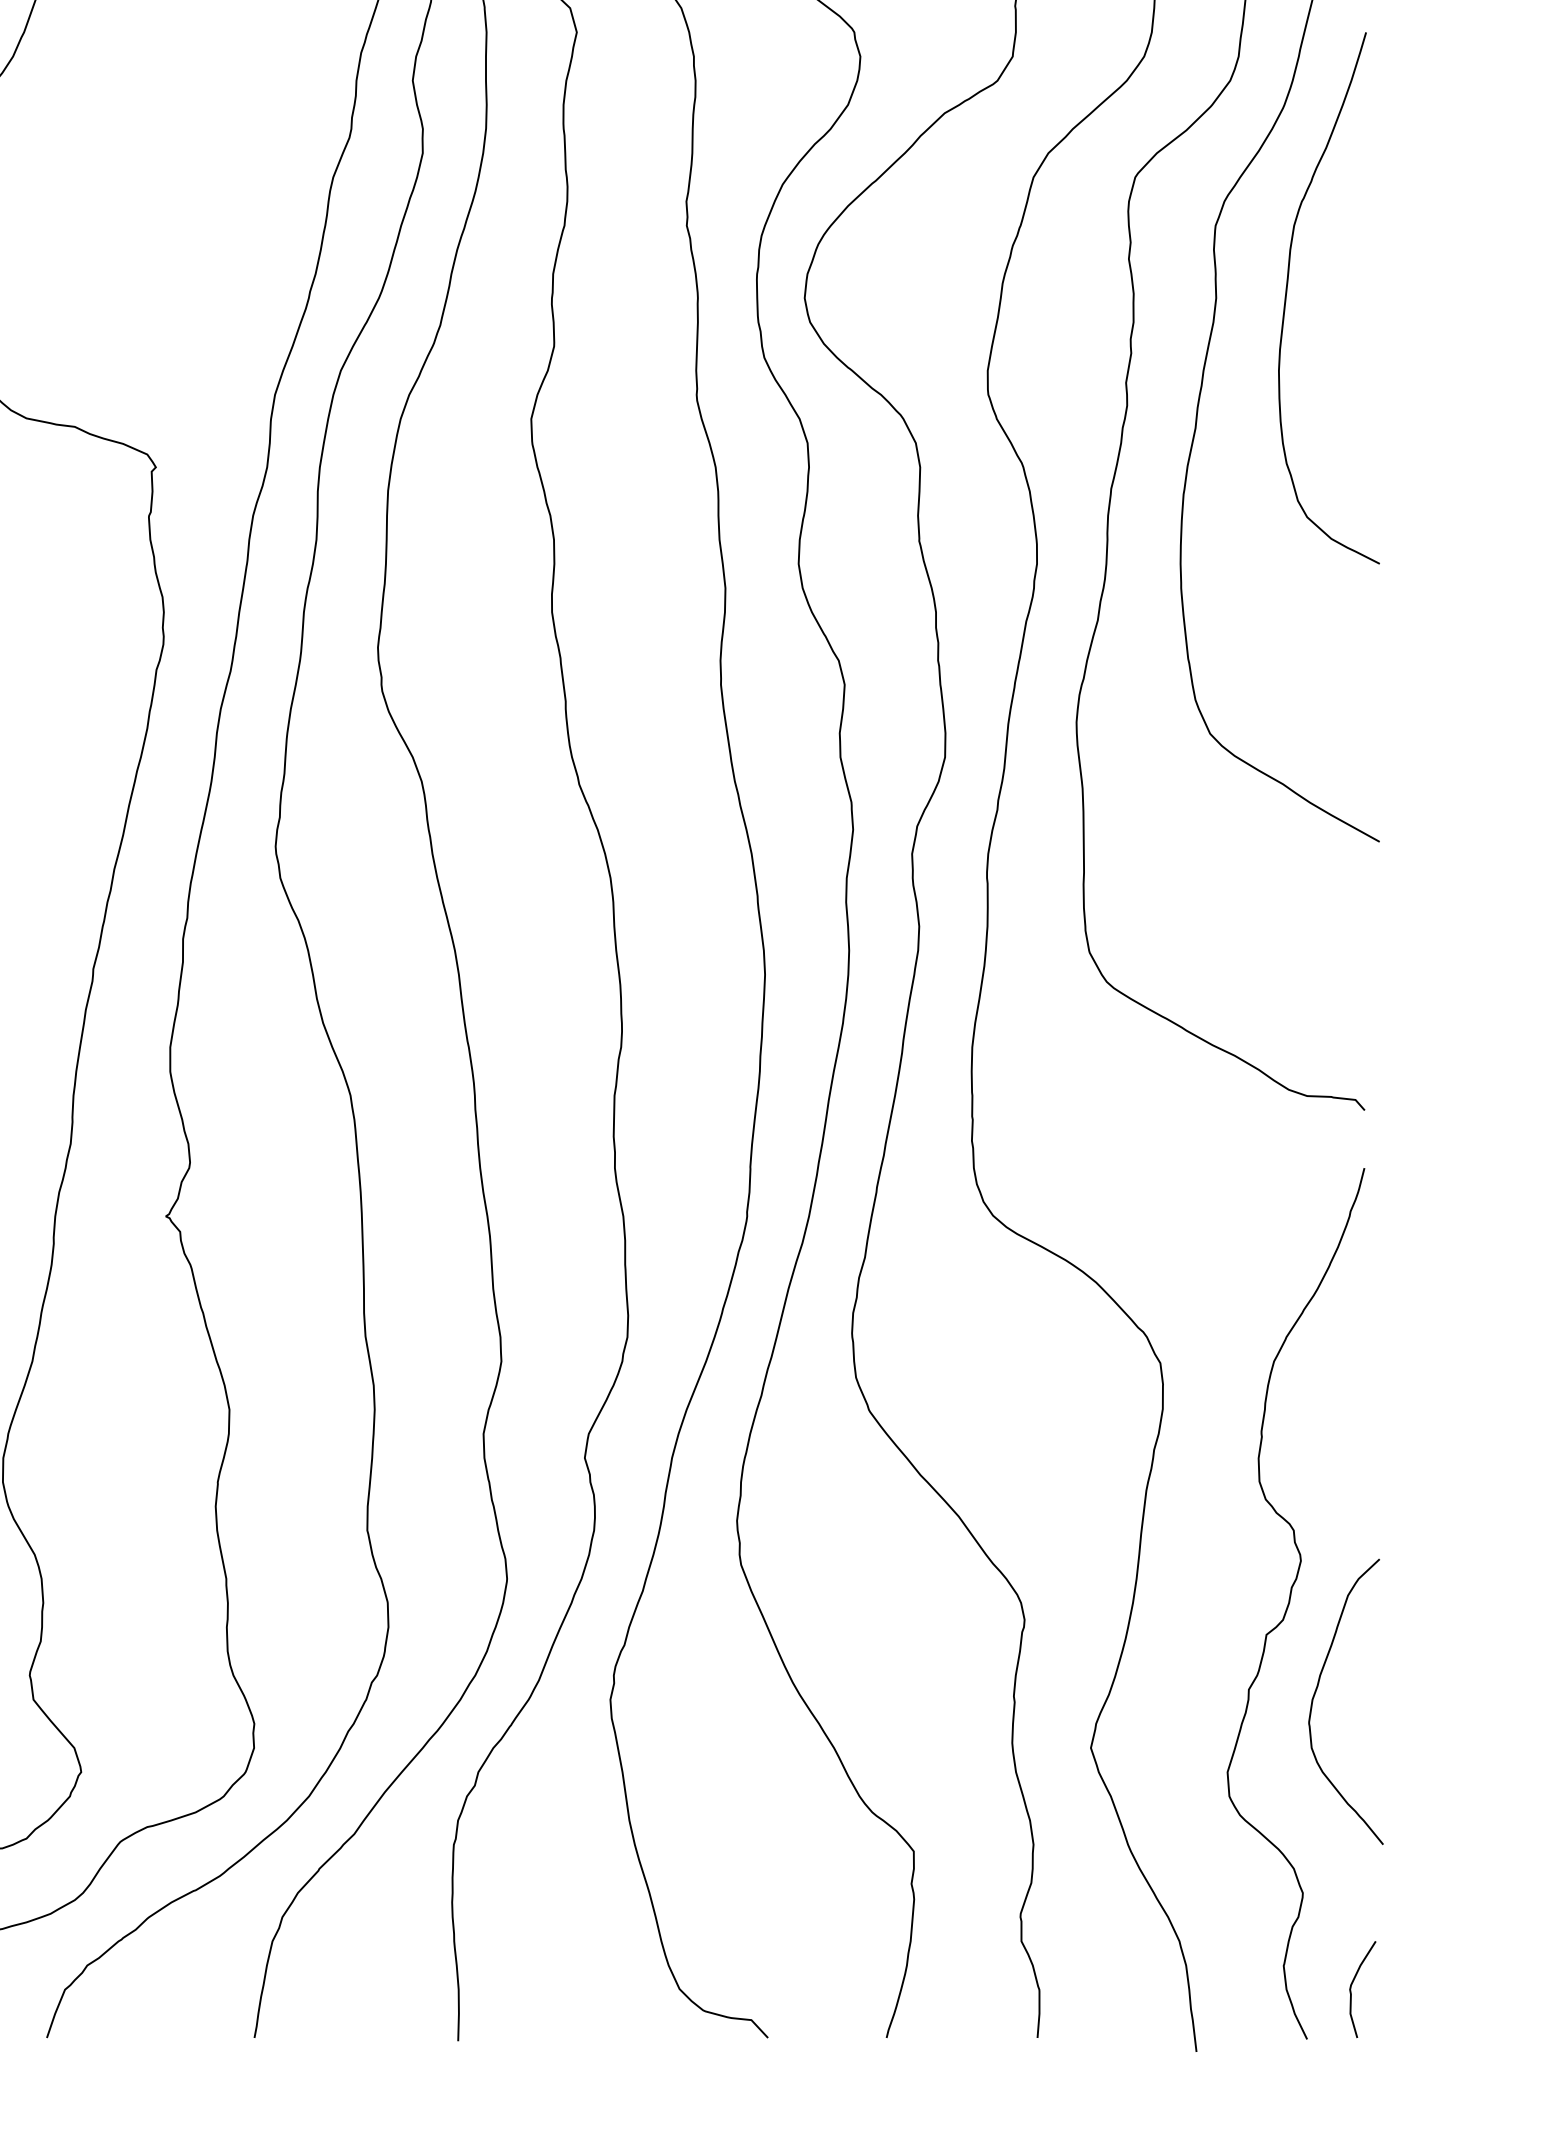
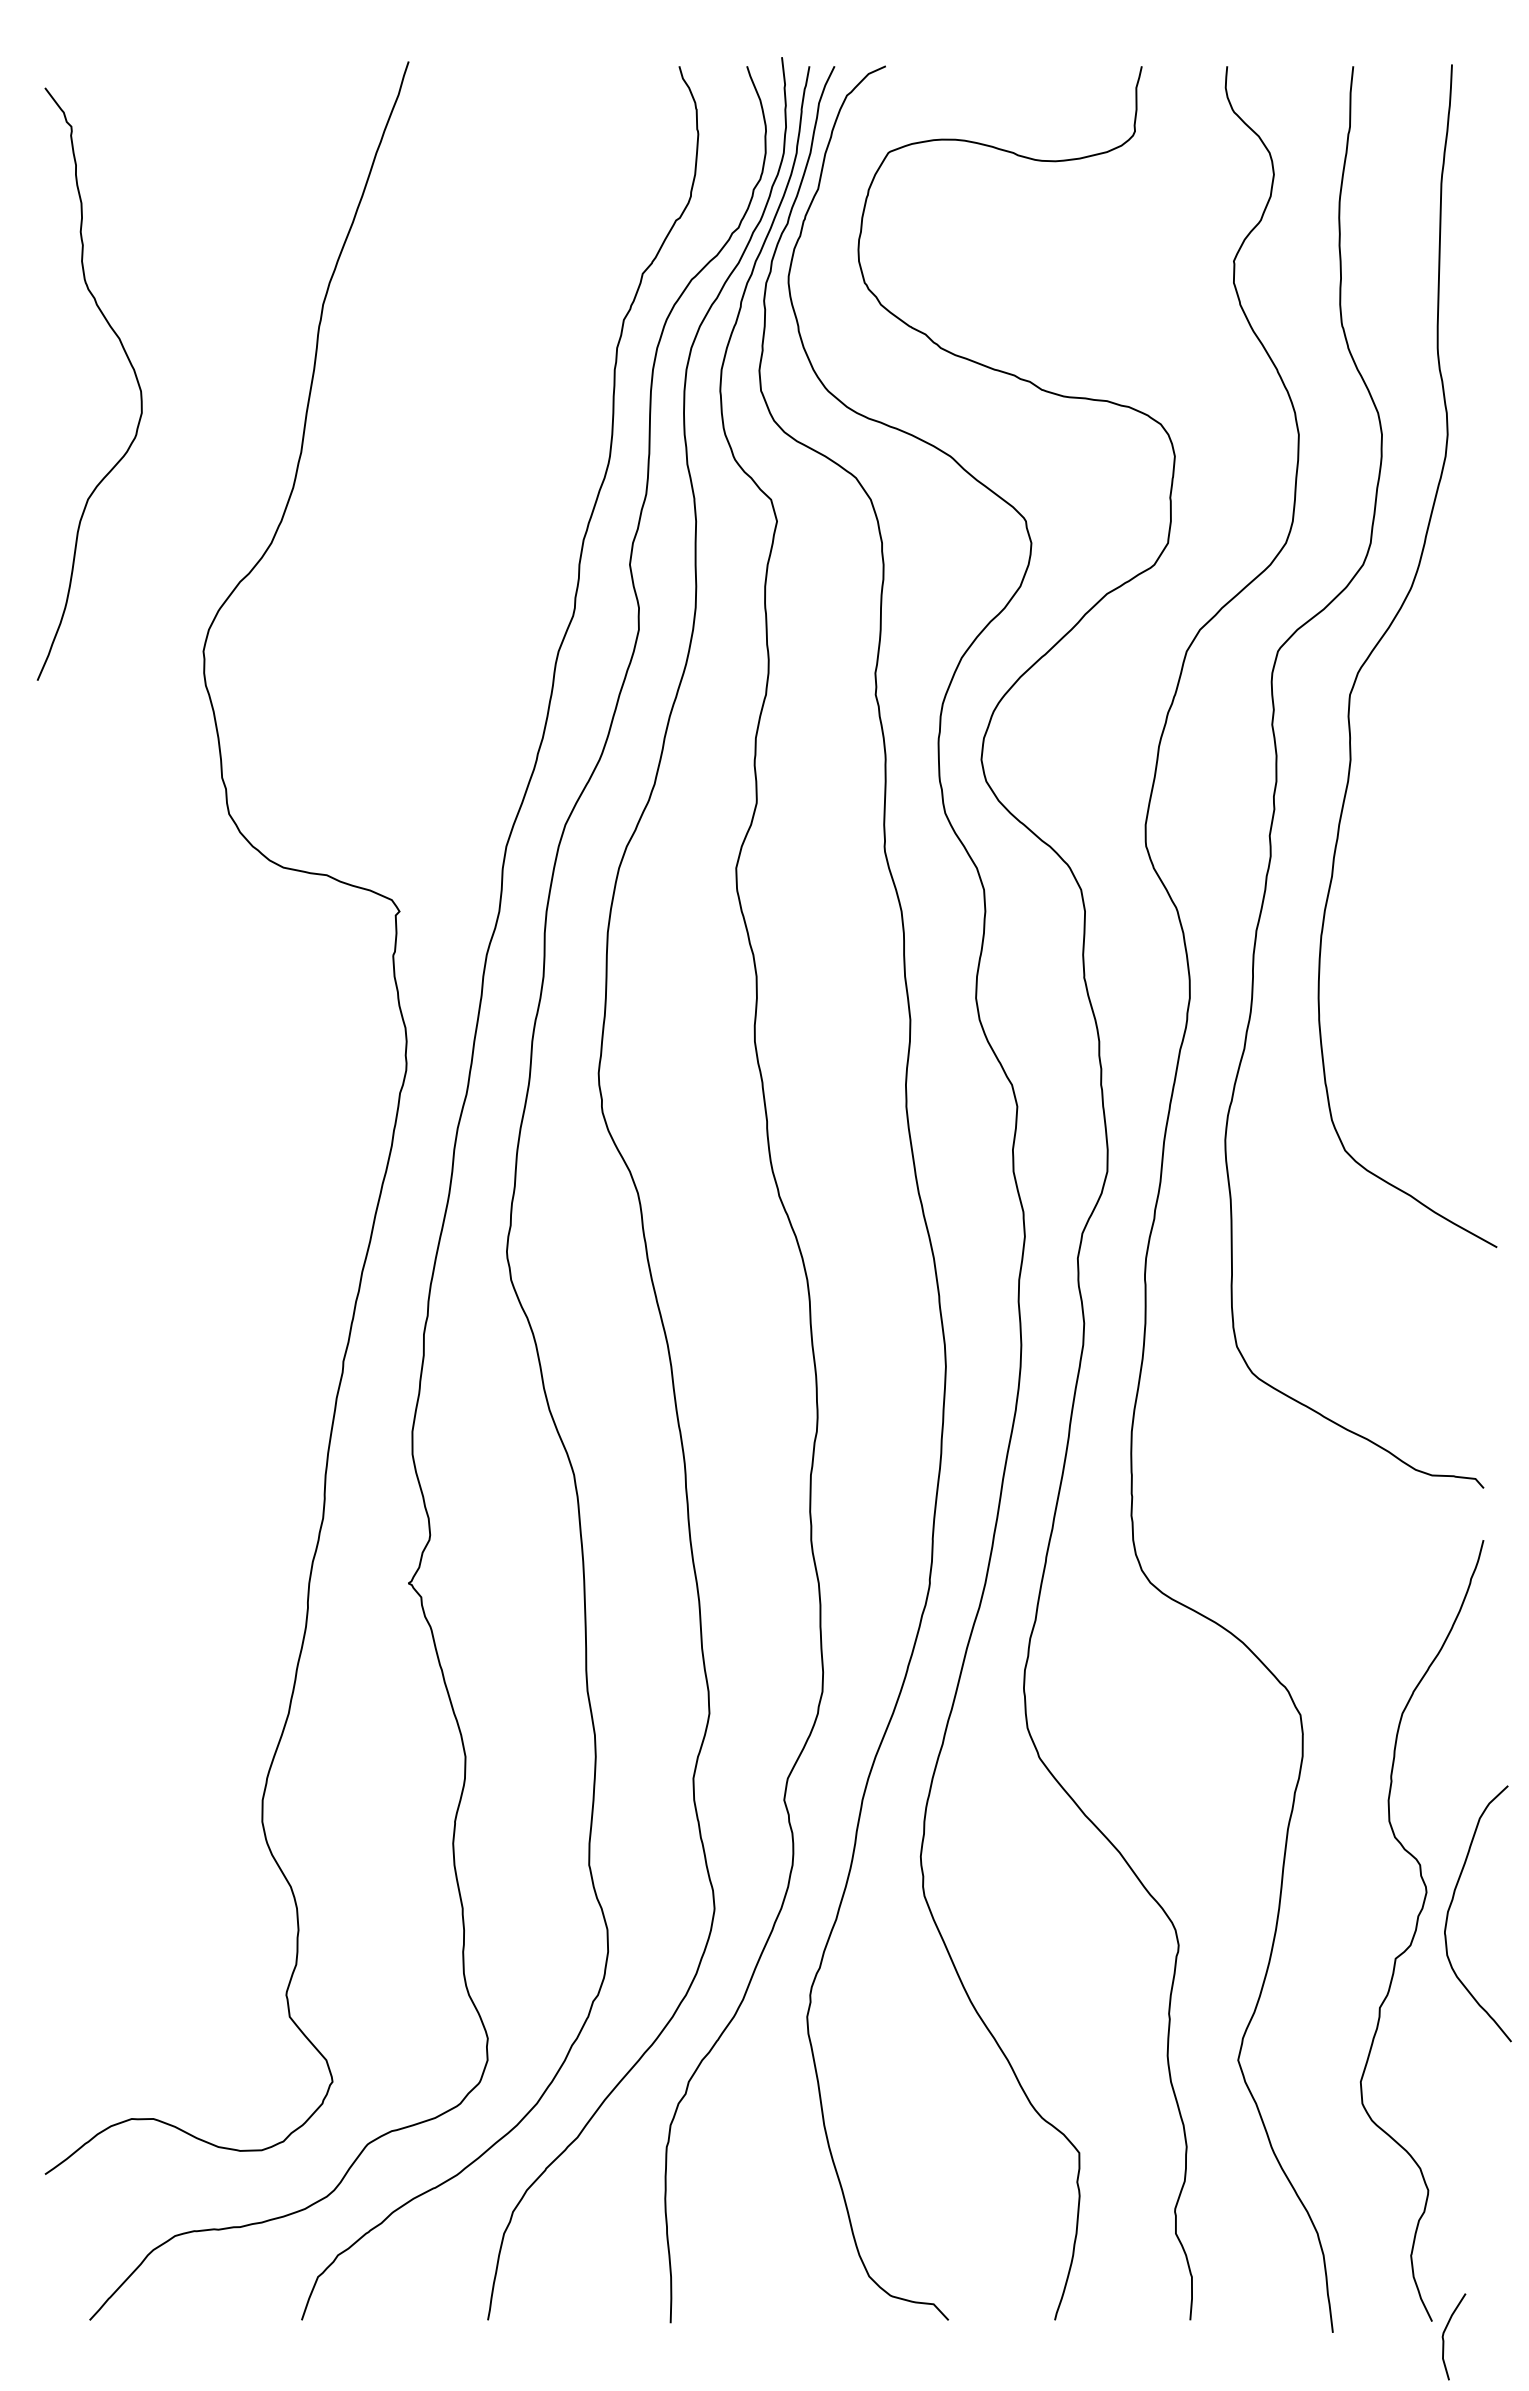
curve: (1287, 294) -> (1414, 756), removed
curve: (1316, 1692) -> (1451, 1905), moved
curve: (1352, 1986) -> (1444, 2334), moved

